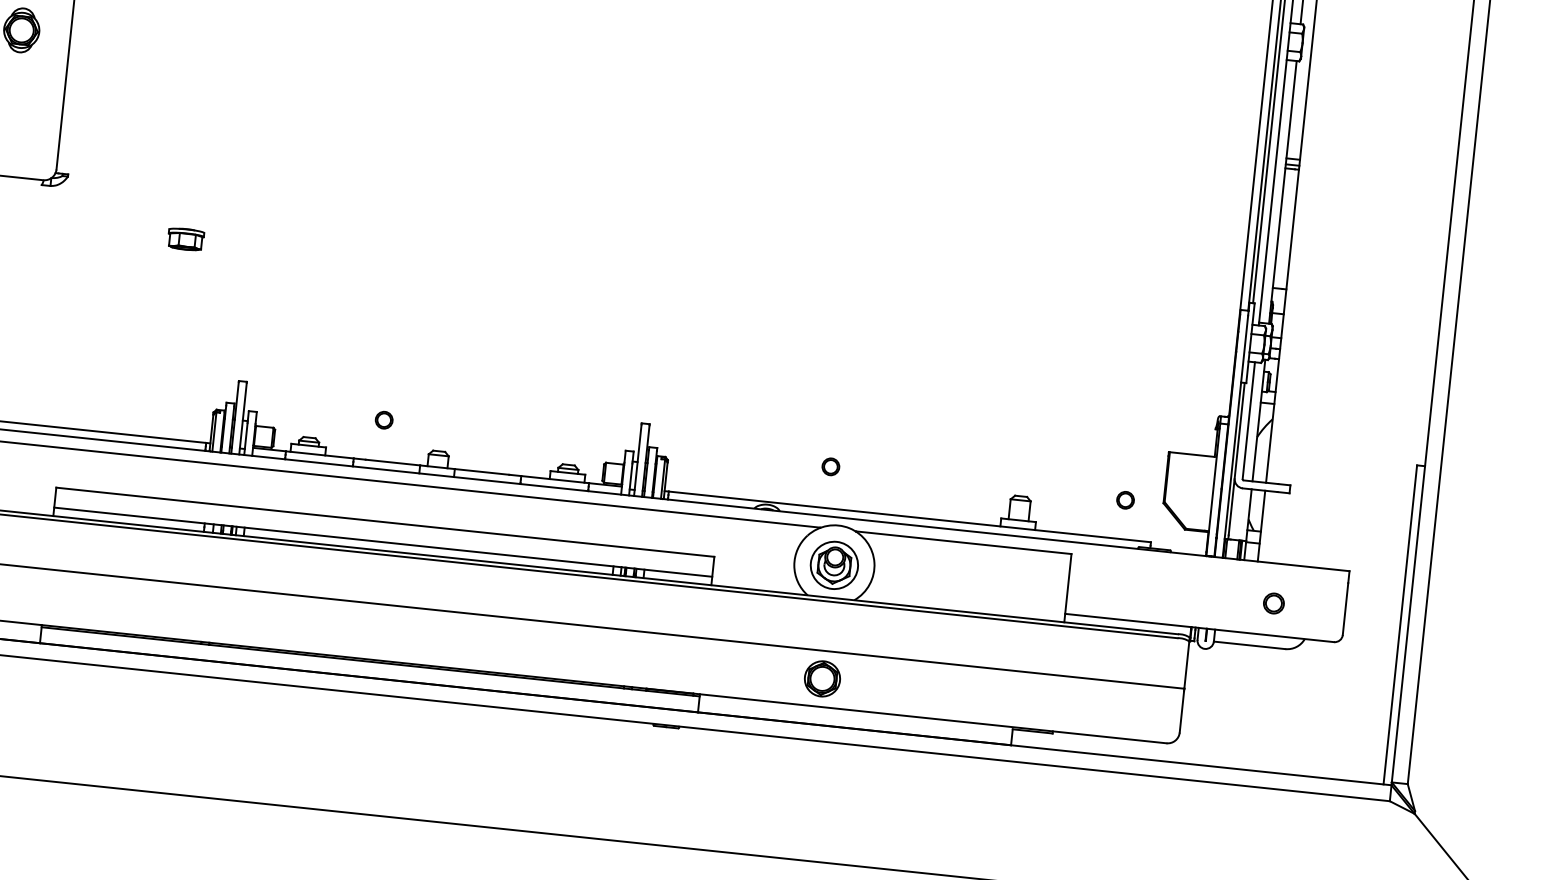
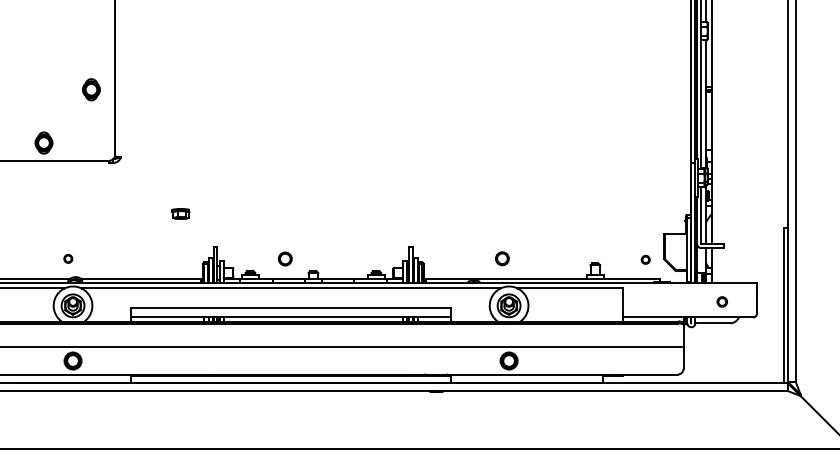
part: (185, 238) -> (180, 213), moved
part: (384, 419) -> (285, 258), size x1.6
part: (831, 466) -> (502, 258), size x1.6

